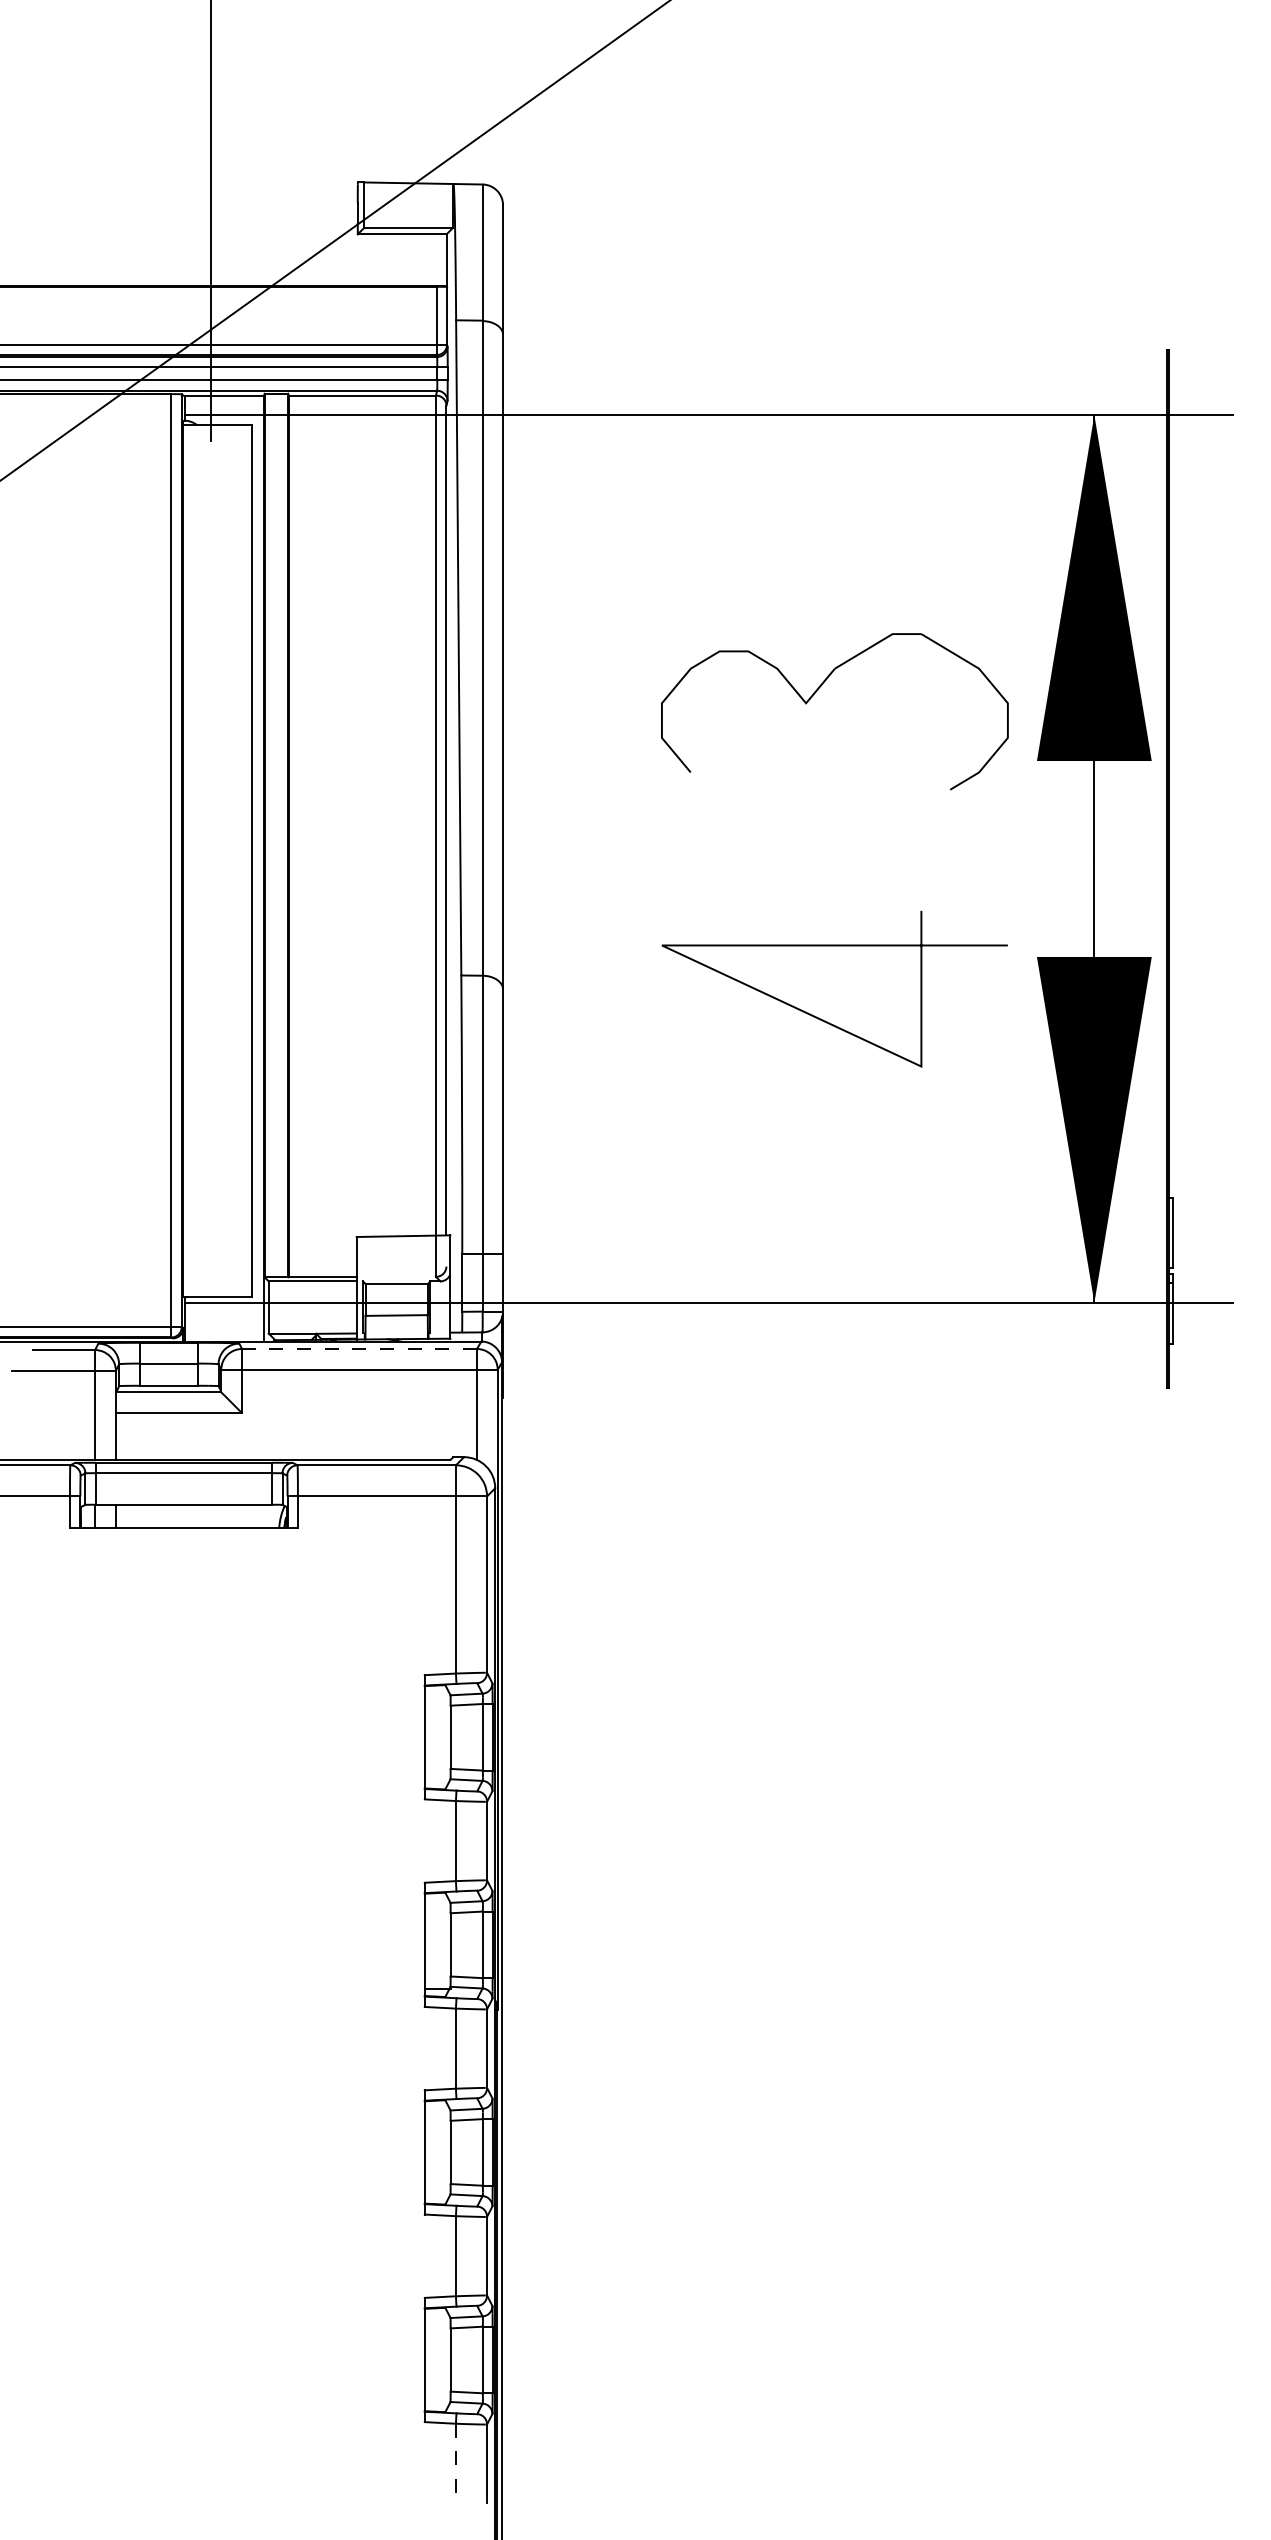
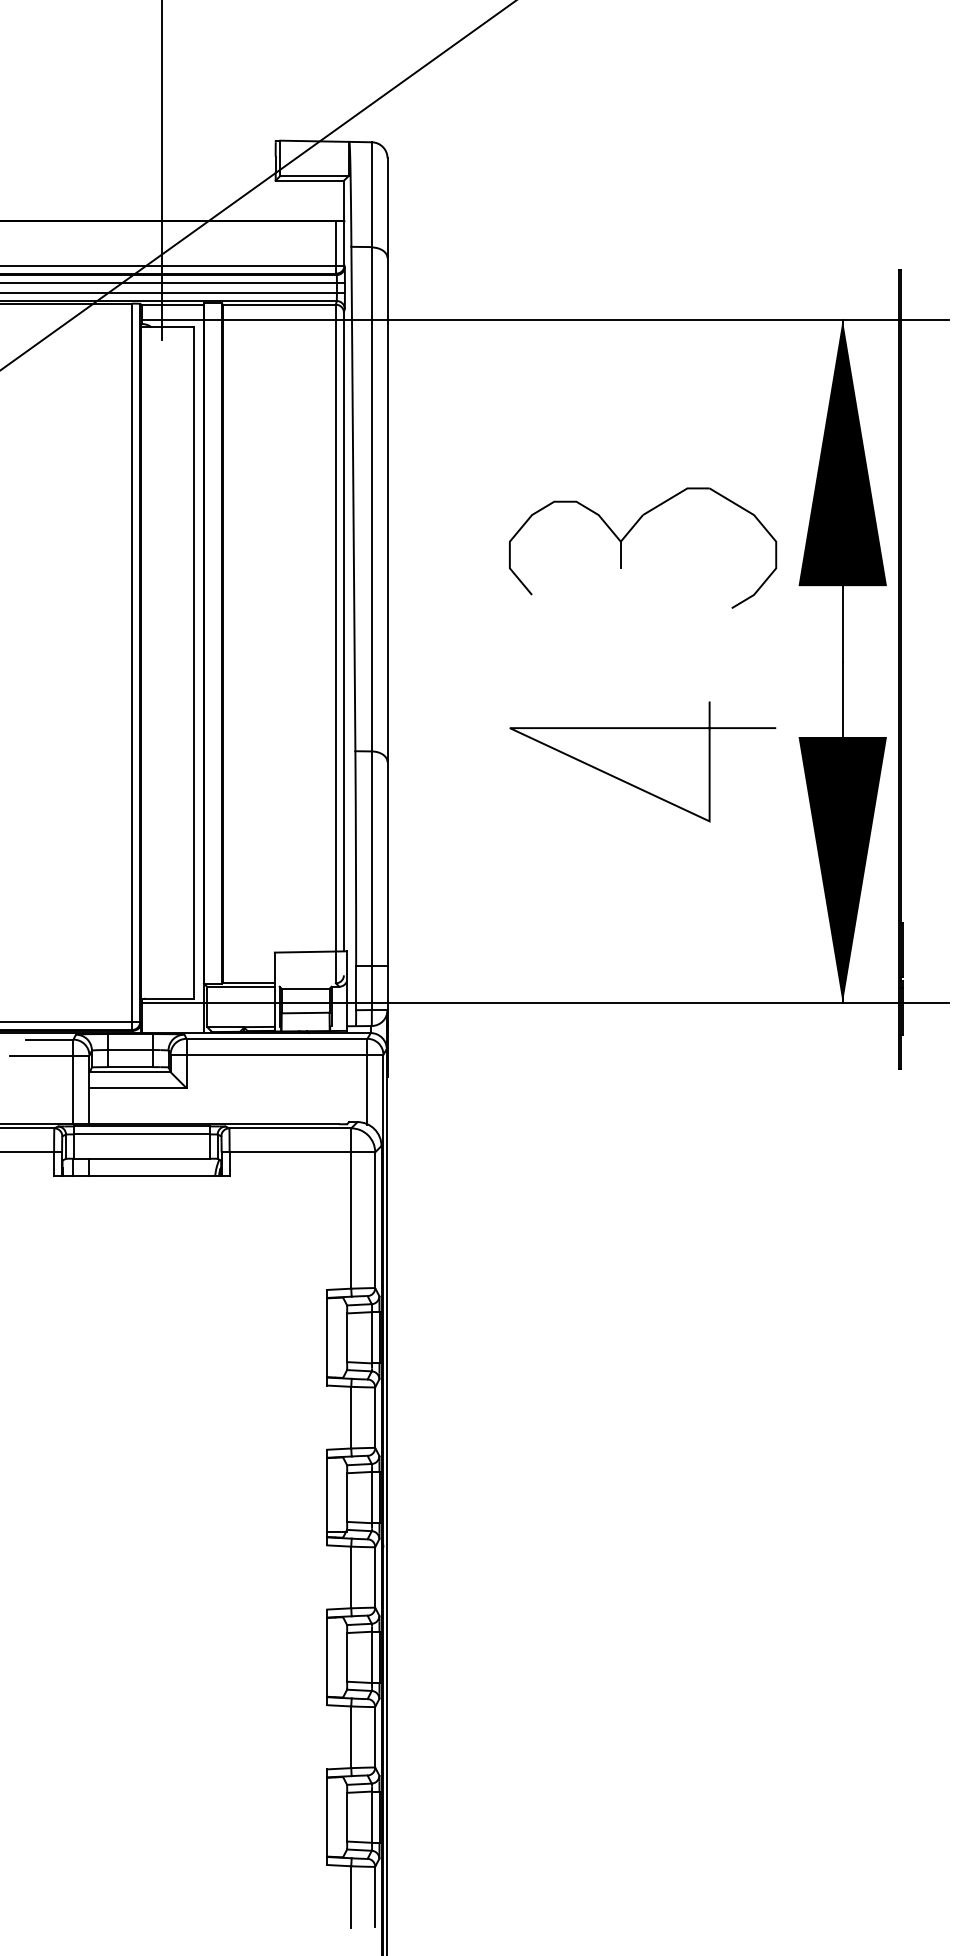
line: (806, 720) -> (621, 554), added
line: (359, 1349) -> (277, 1039), dashed -> solid
line: (455, 2464) -> (350, 1897), dashed -> solid

